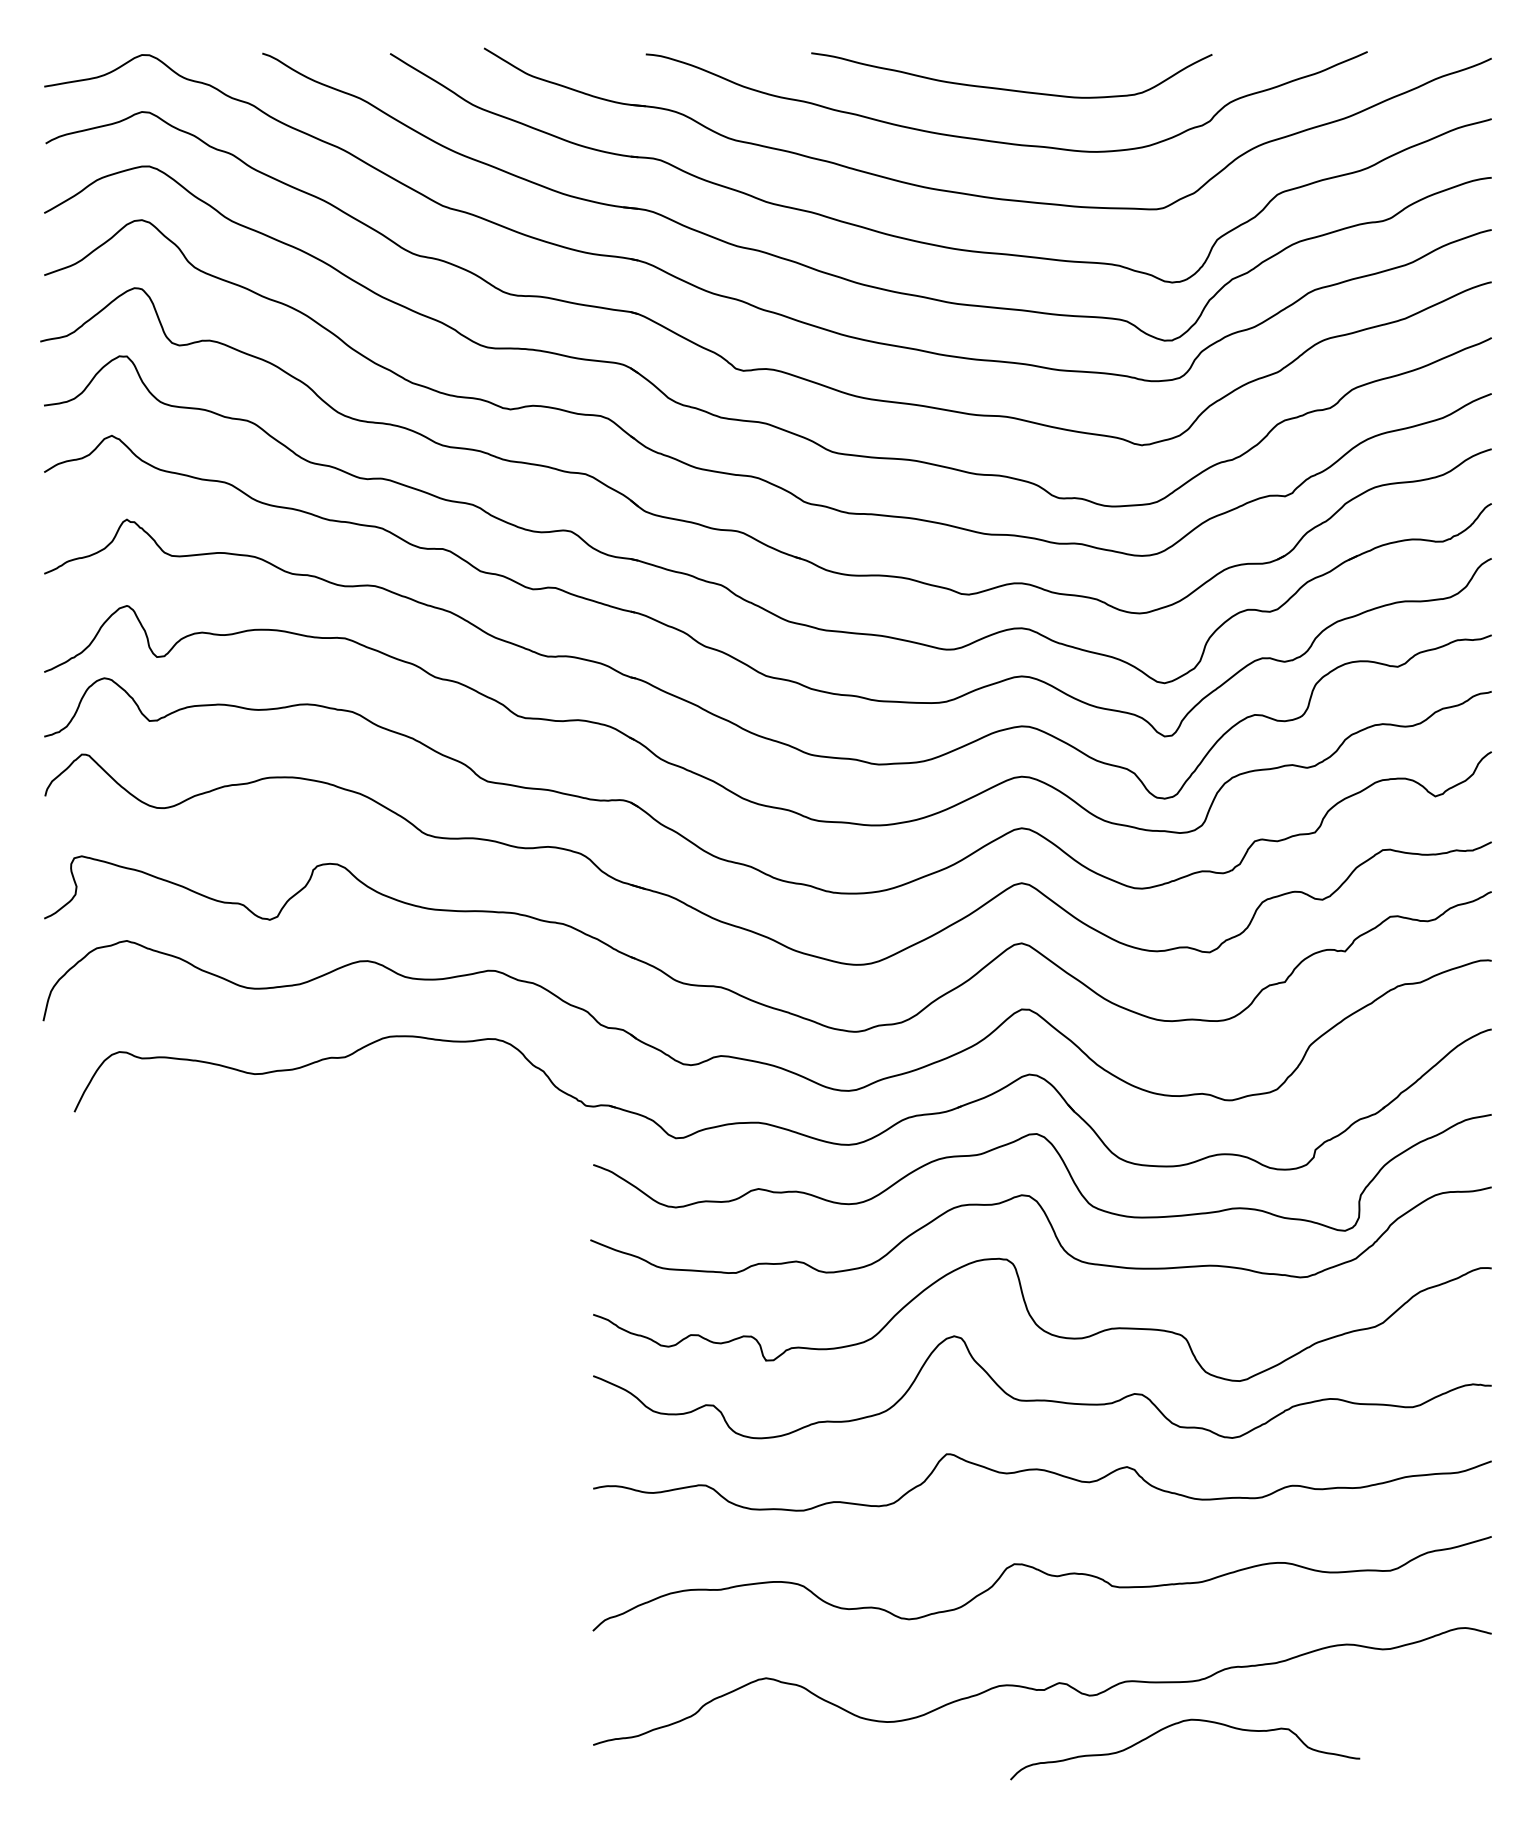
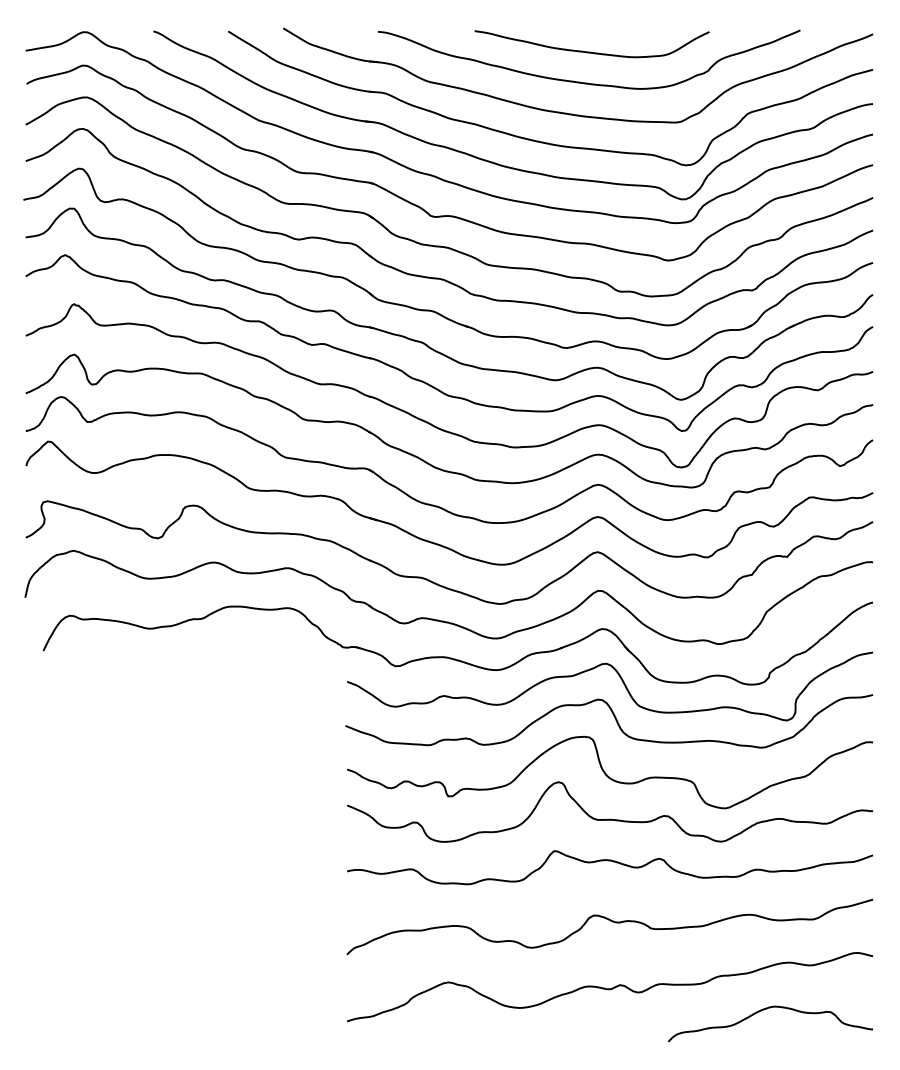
curve: (1179, 1724) -> (767, 1009), moved

